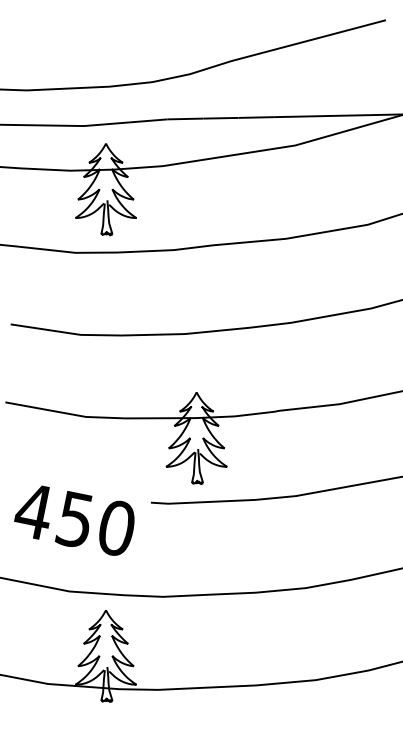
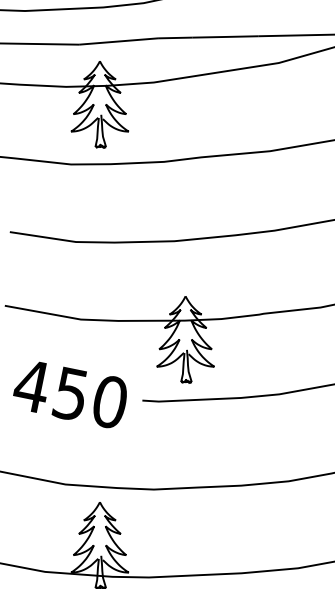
text: (74, 520) -> (70, 394), moved

